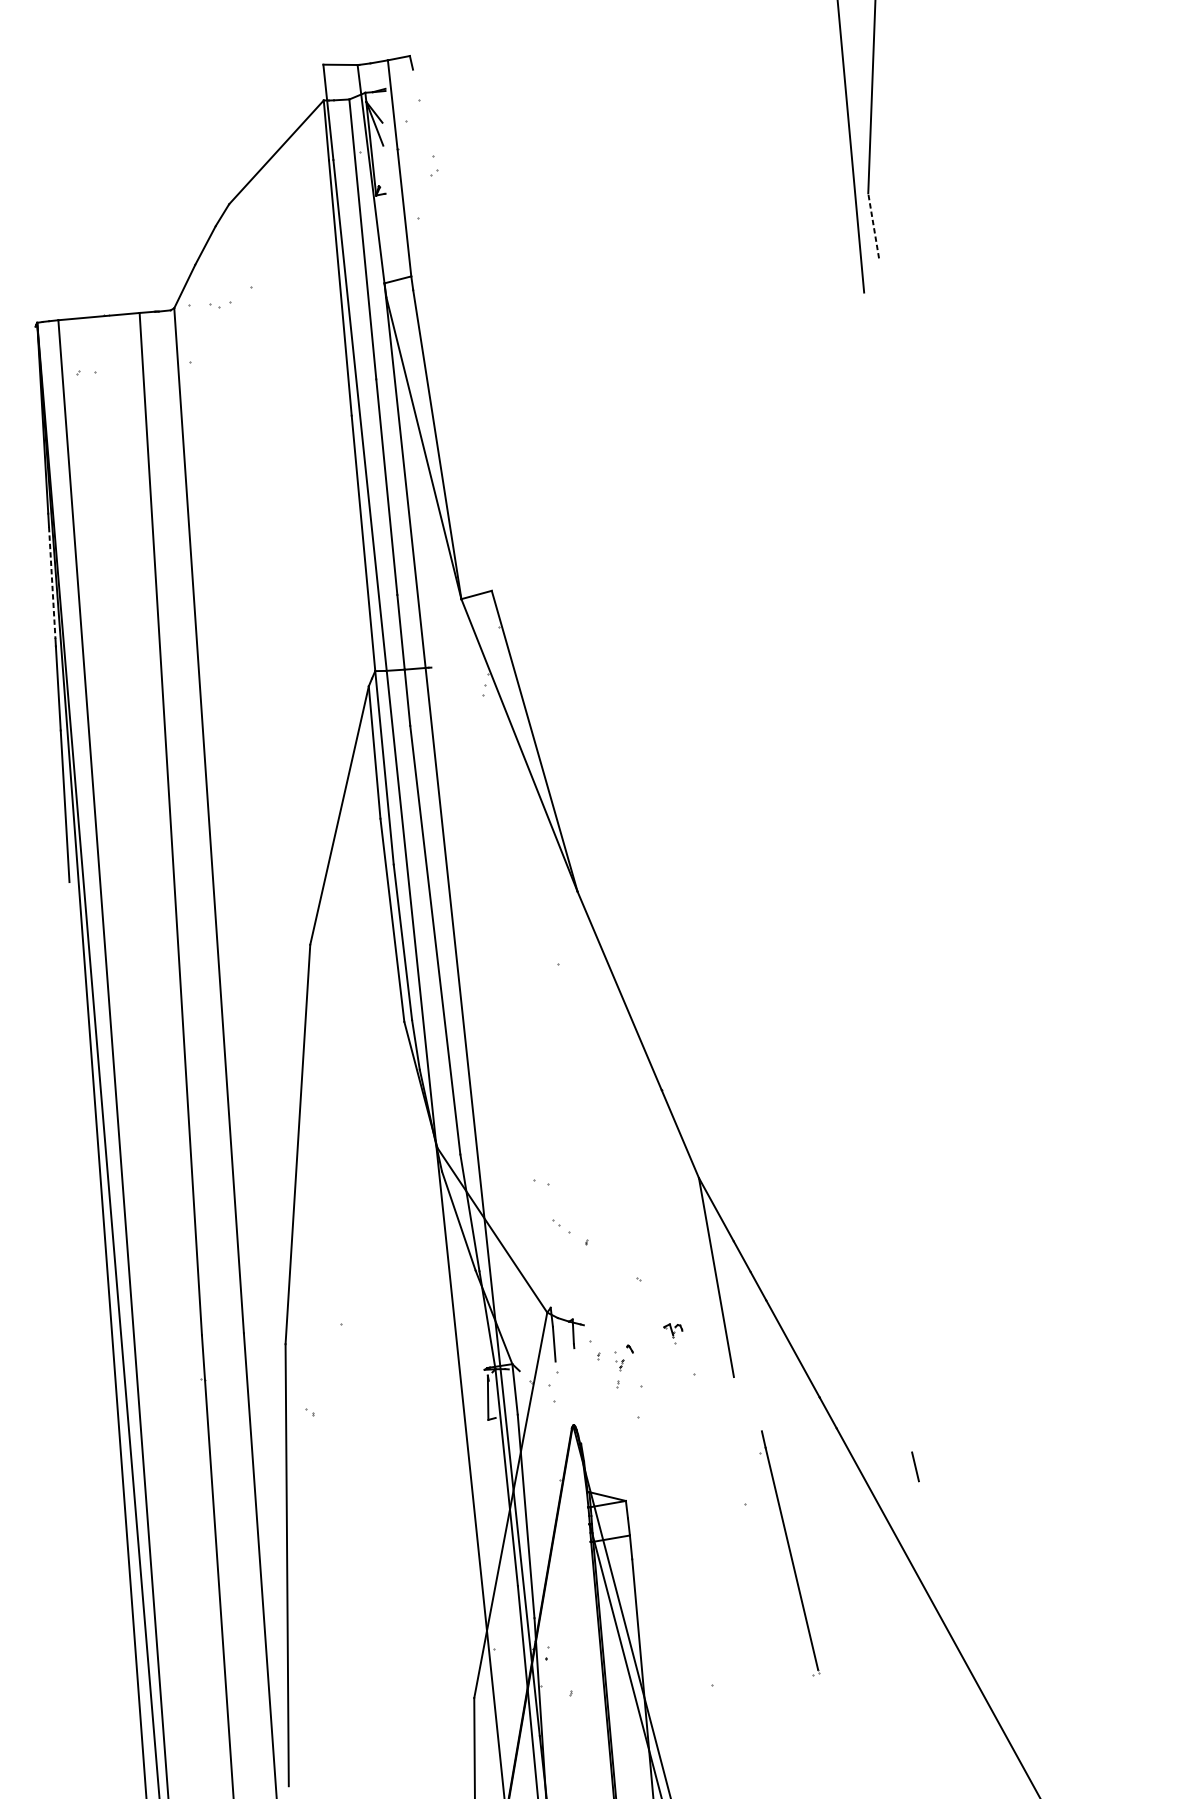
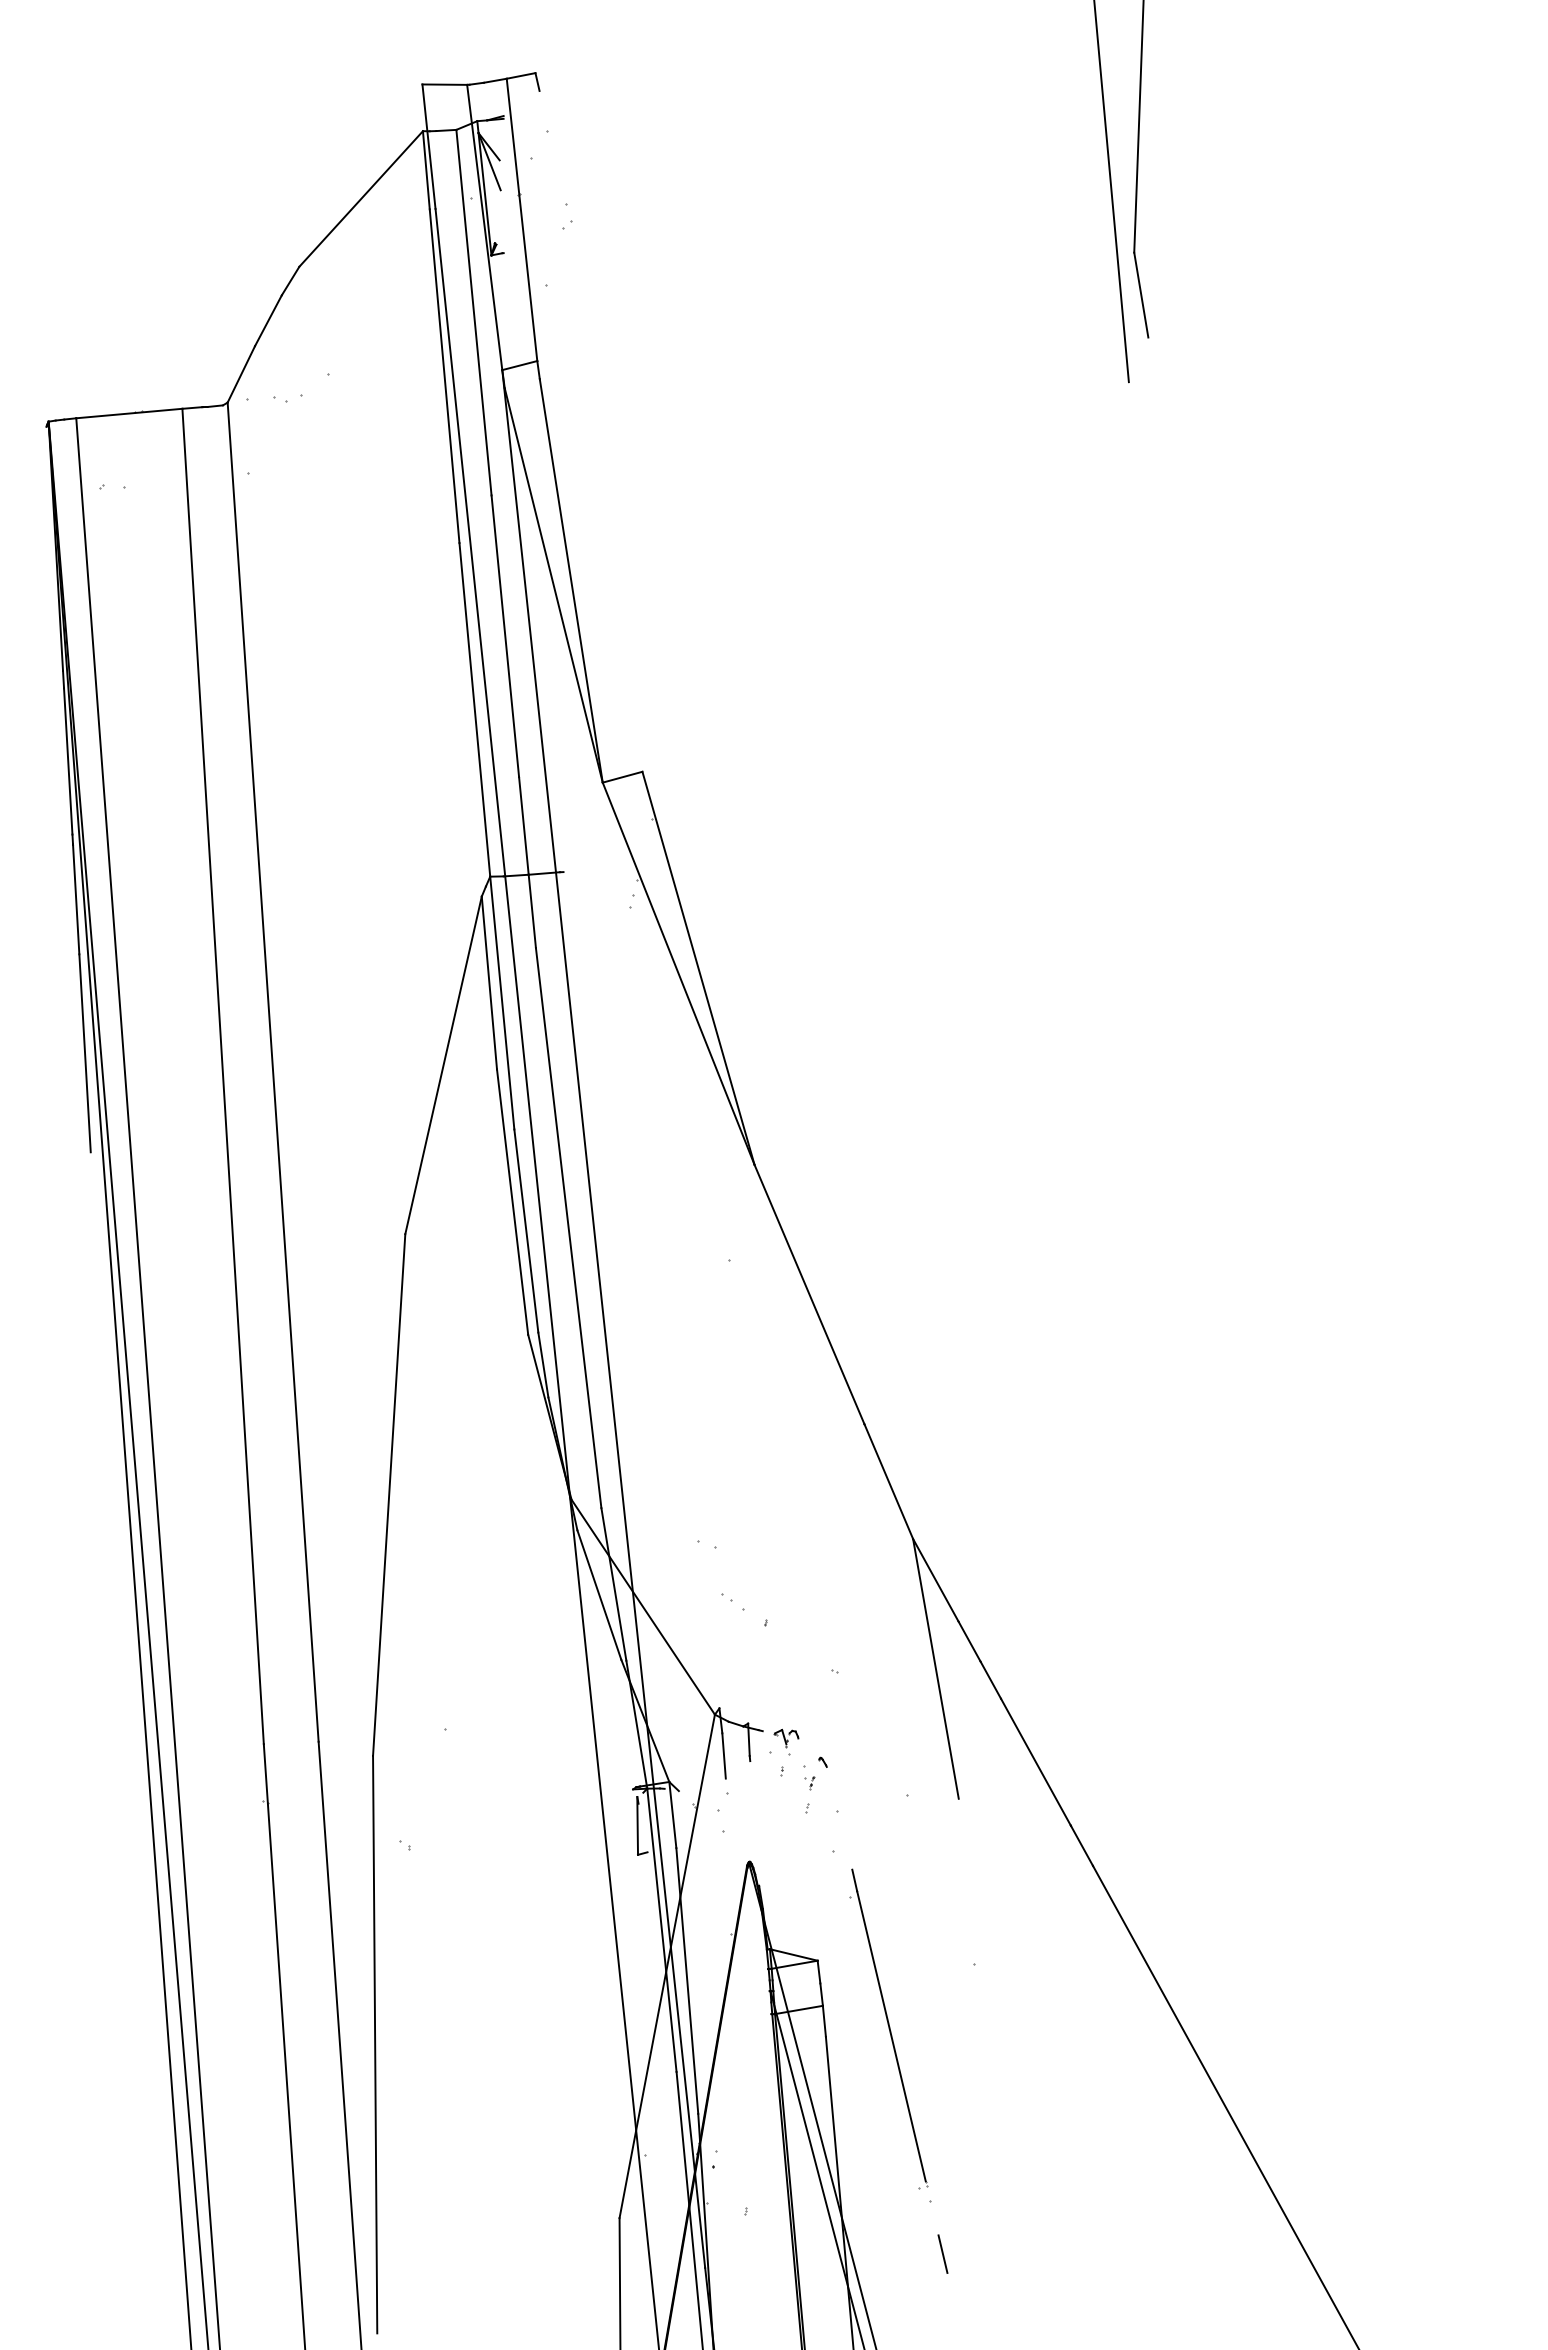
line: (873, 225) -> (1141, 294), dashed -> solid
line: (52, 582) -> (68, 761), dashed -> solid
part: (673, 1333) -> (786, 1741), moved
line: (915, 1466) -> (942, 2253), moved
part: (789, 1552) -> (888, 2028), moved

